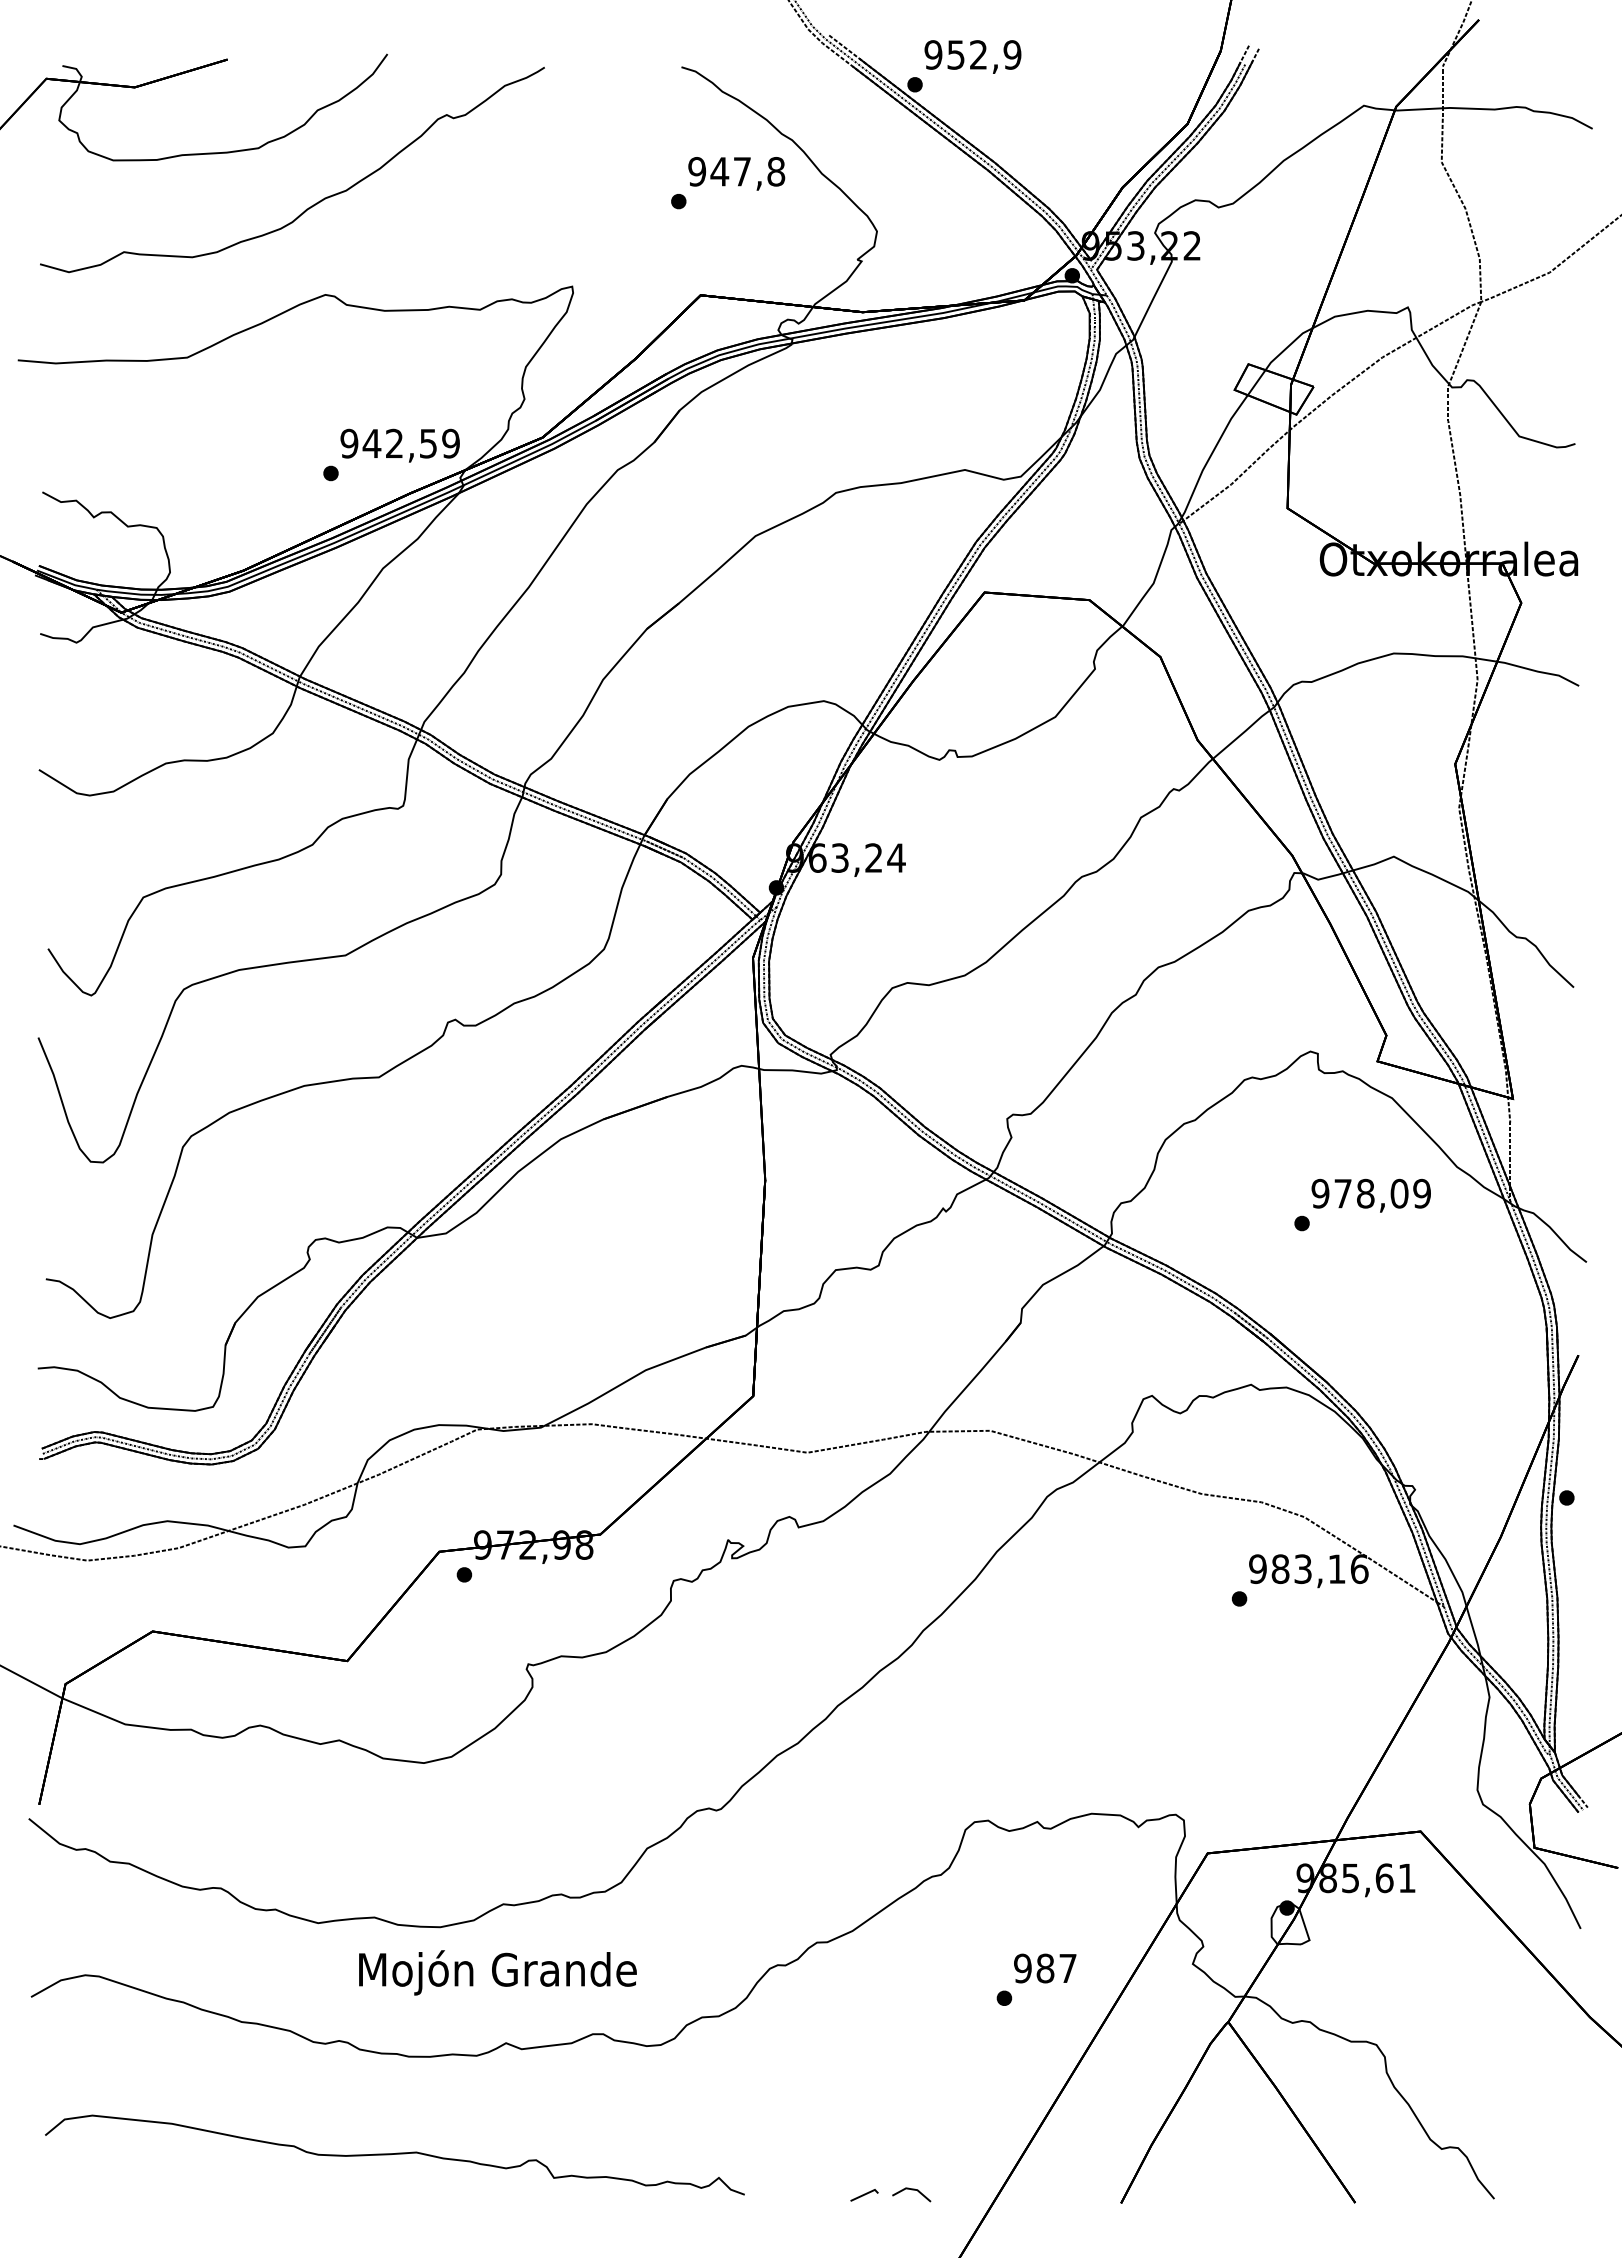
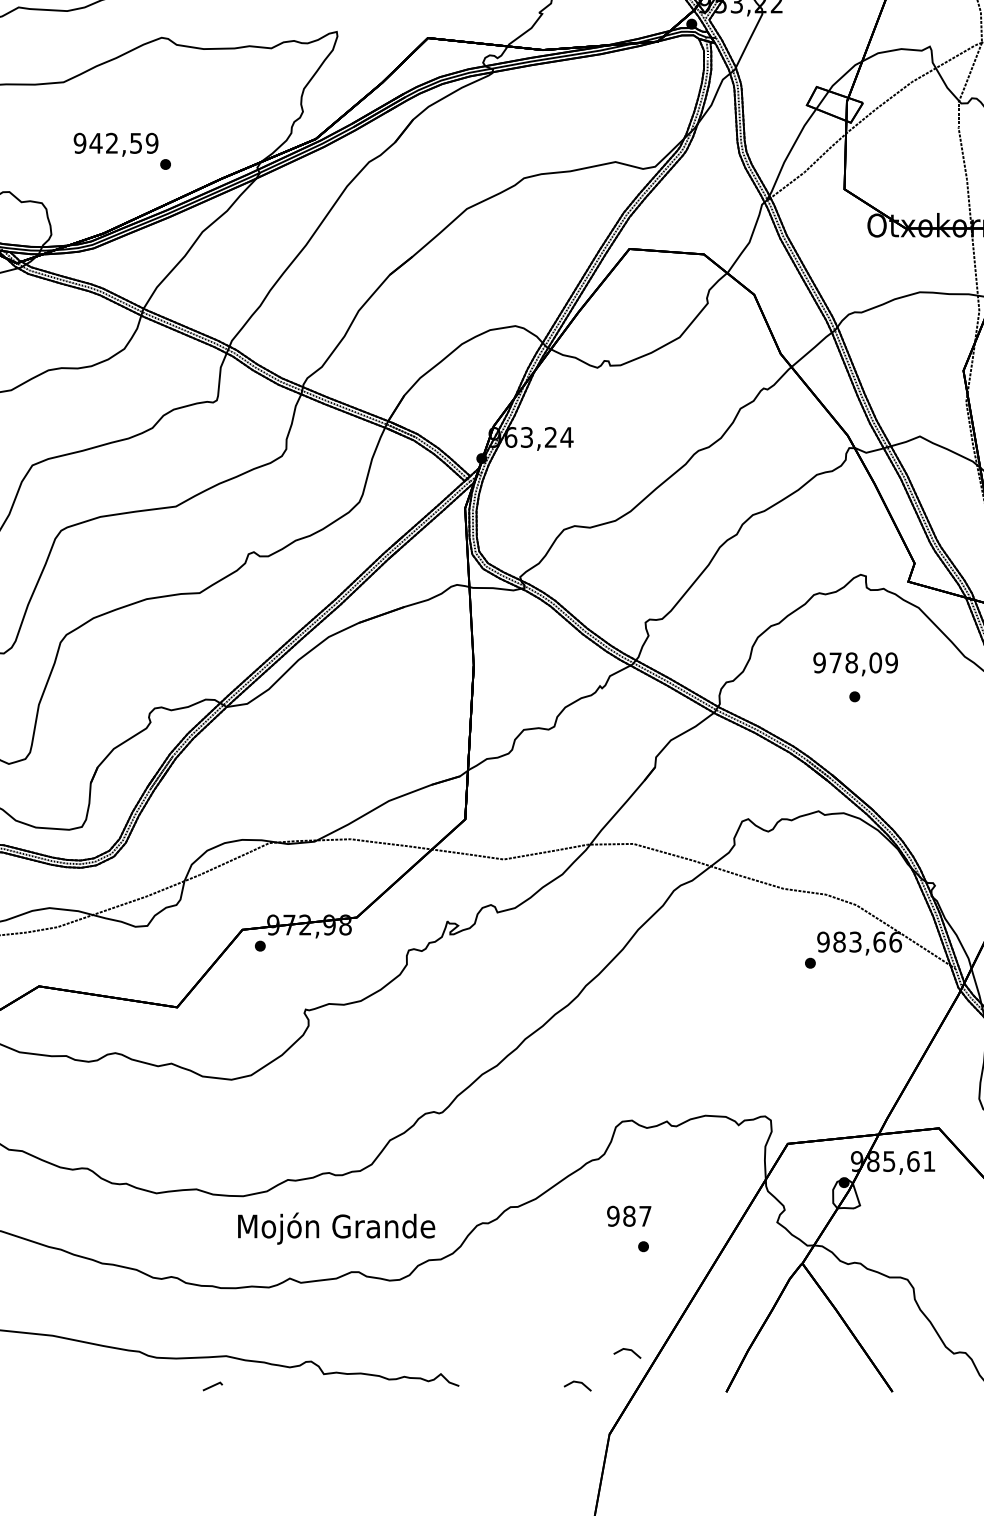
text: (399, 445) -> (115, 144), moved
text: (1370, 1195) -> (855, 664), moved
text: (1337, 1569) -> (879, 942), 983,16 -> 983,66
text: (1045, 1968) -> (629, 1216), moved
text: (497, 1972) -> (336, 1228), moved
line: (981, 2144) -> (627, 1350), added
line: (864, 2195) -> (212, 1386), moved

